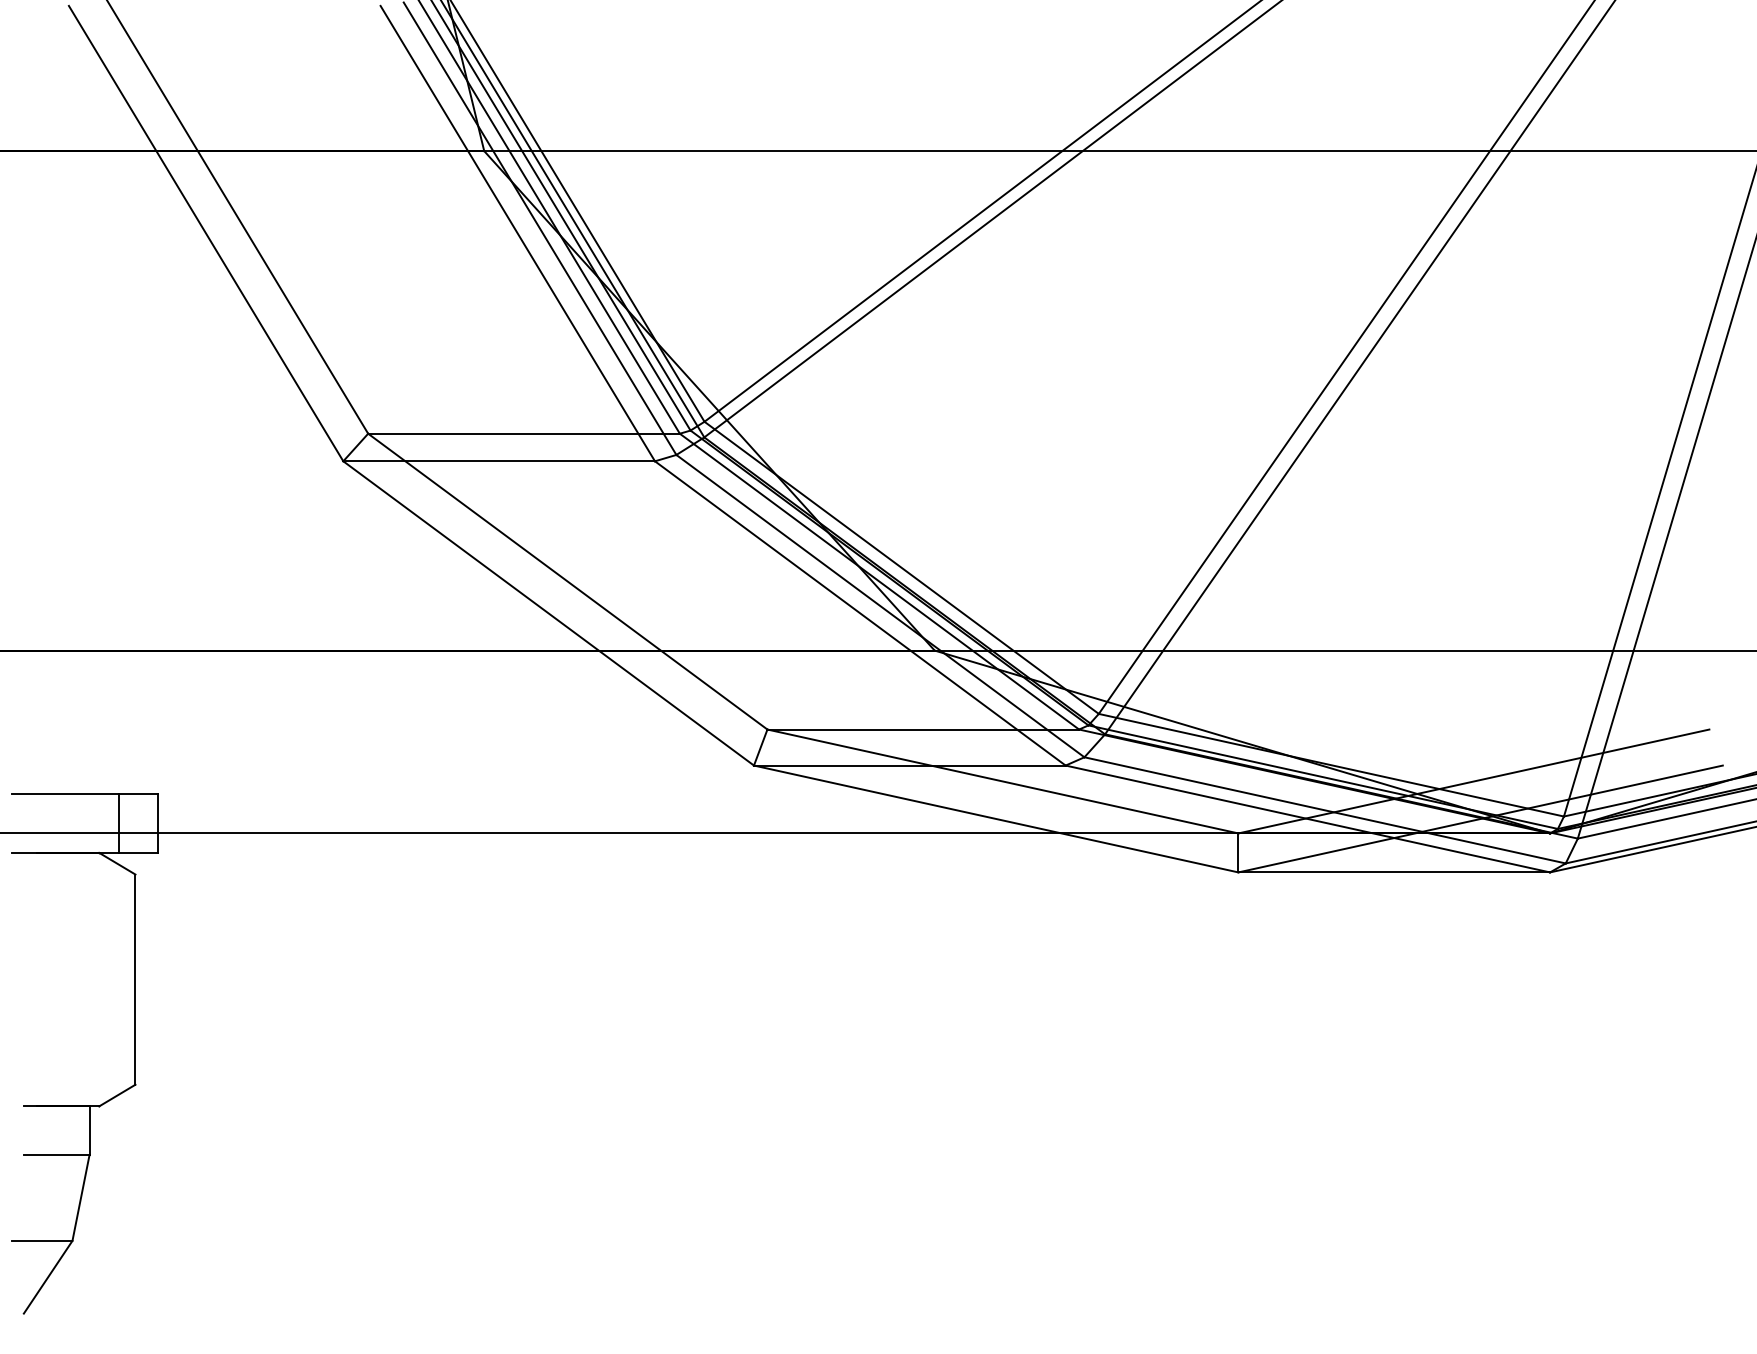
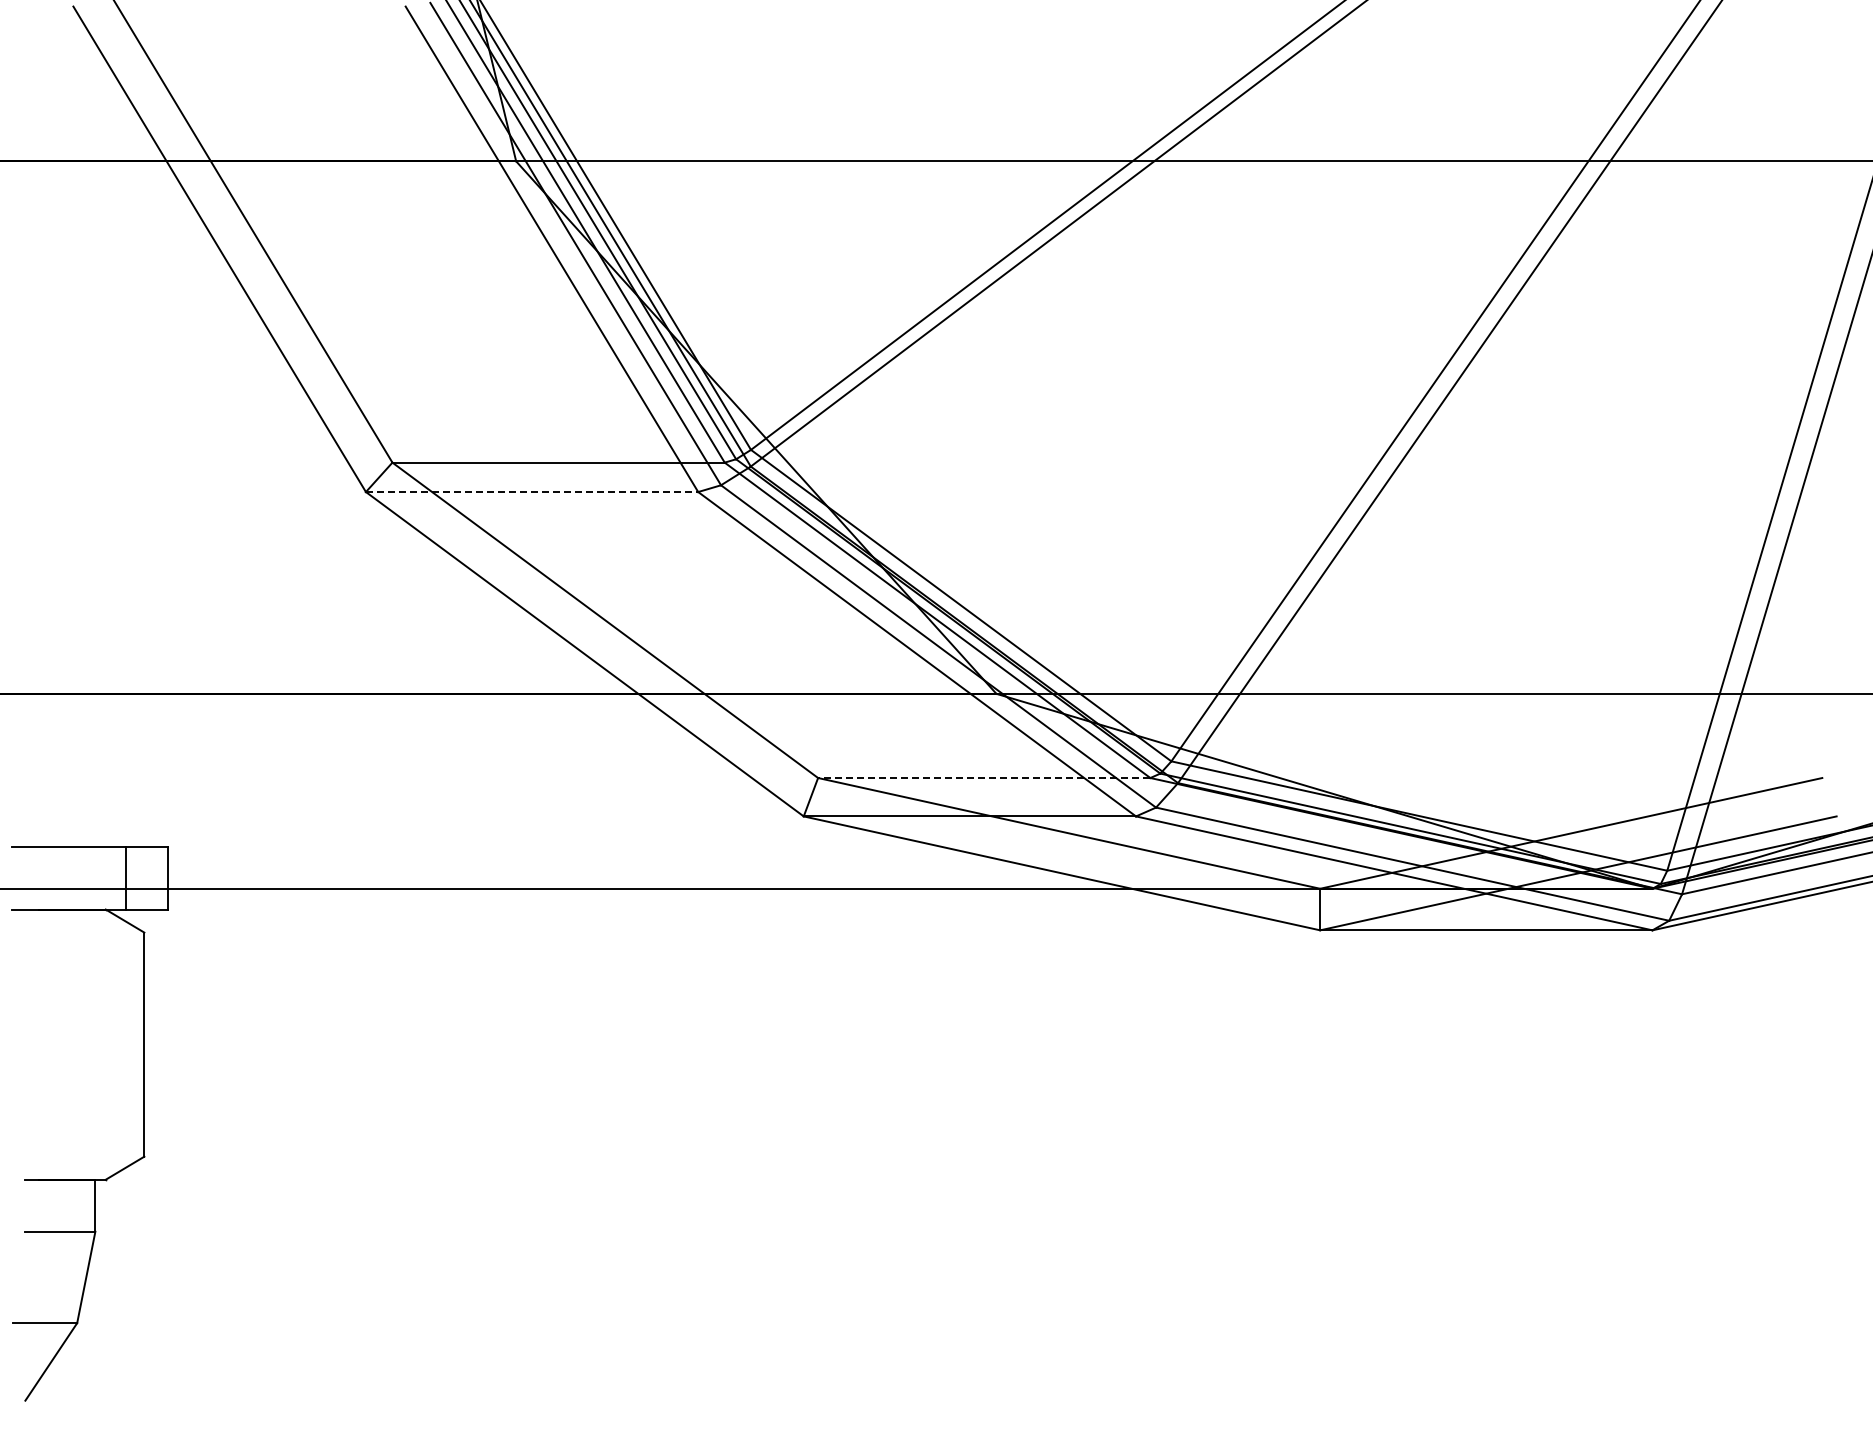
line: (499, 461) -> (532, 492), solid -> dashed
line: (922, 729) -> (983, 778), solid -> dashed

